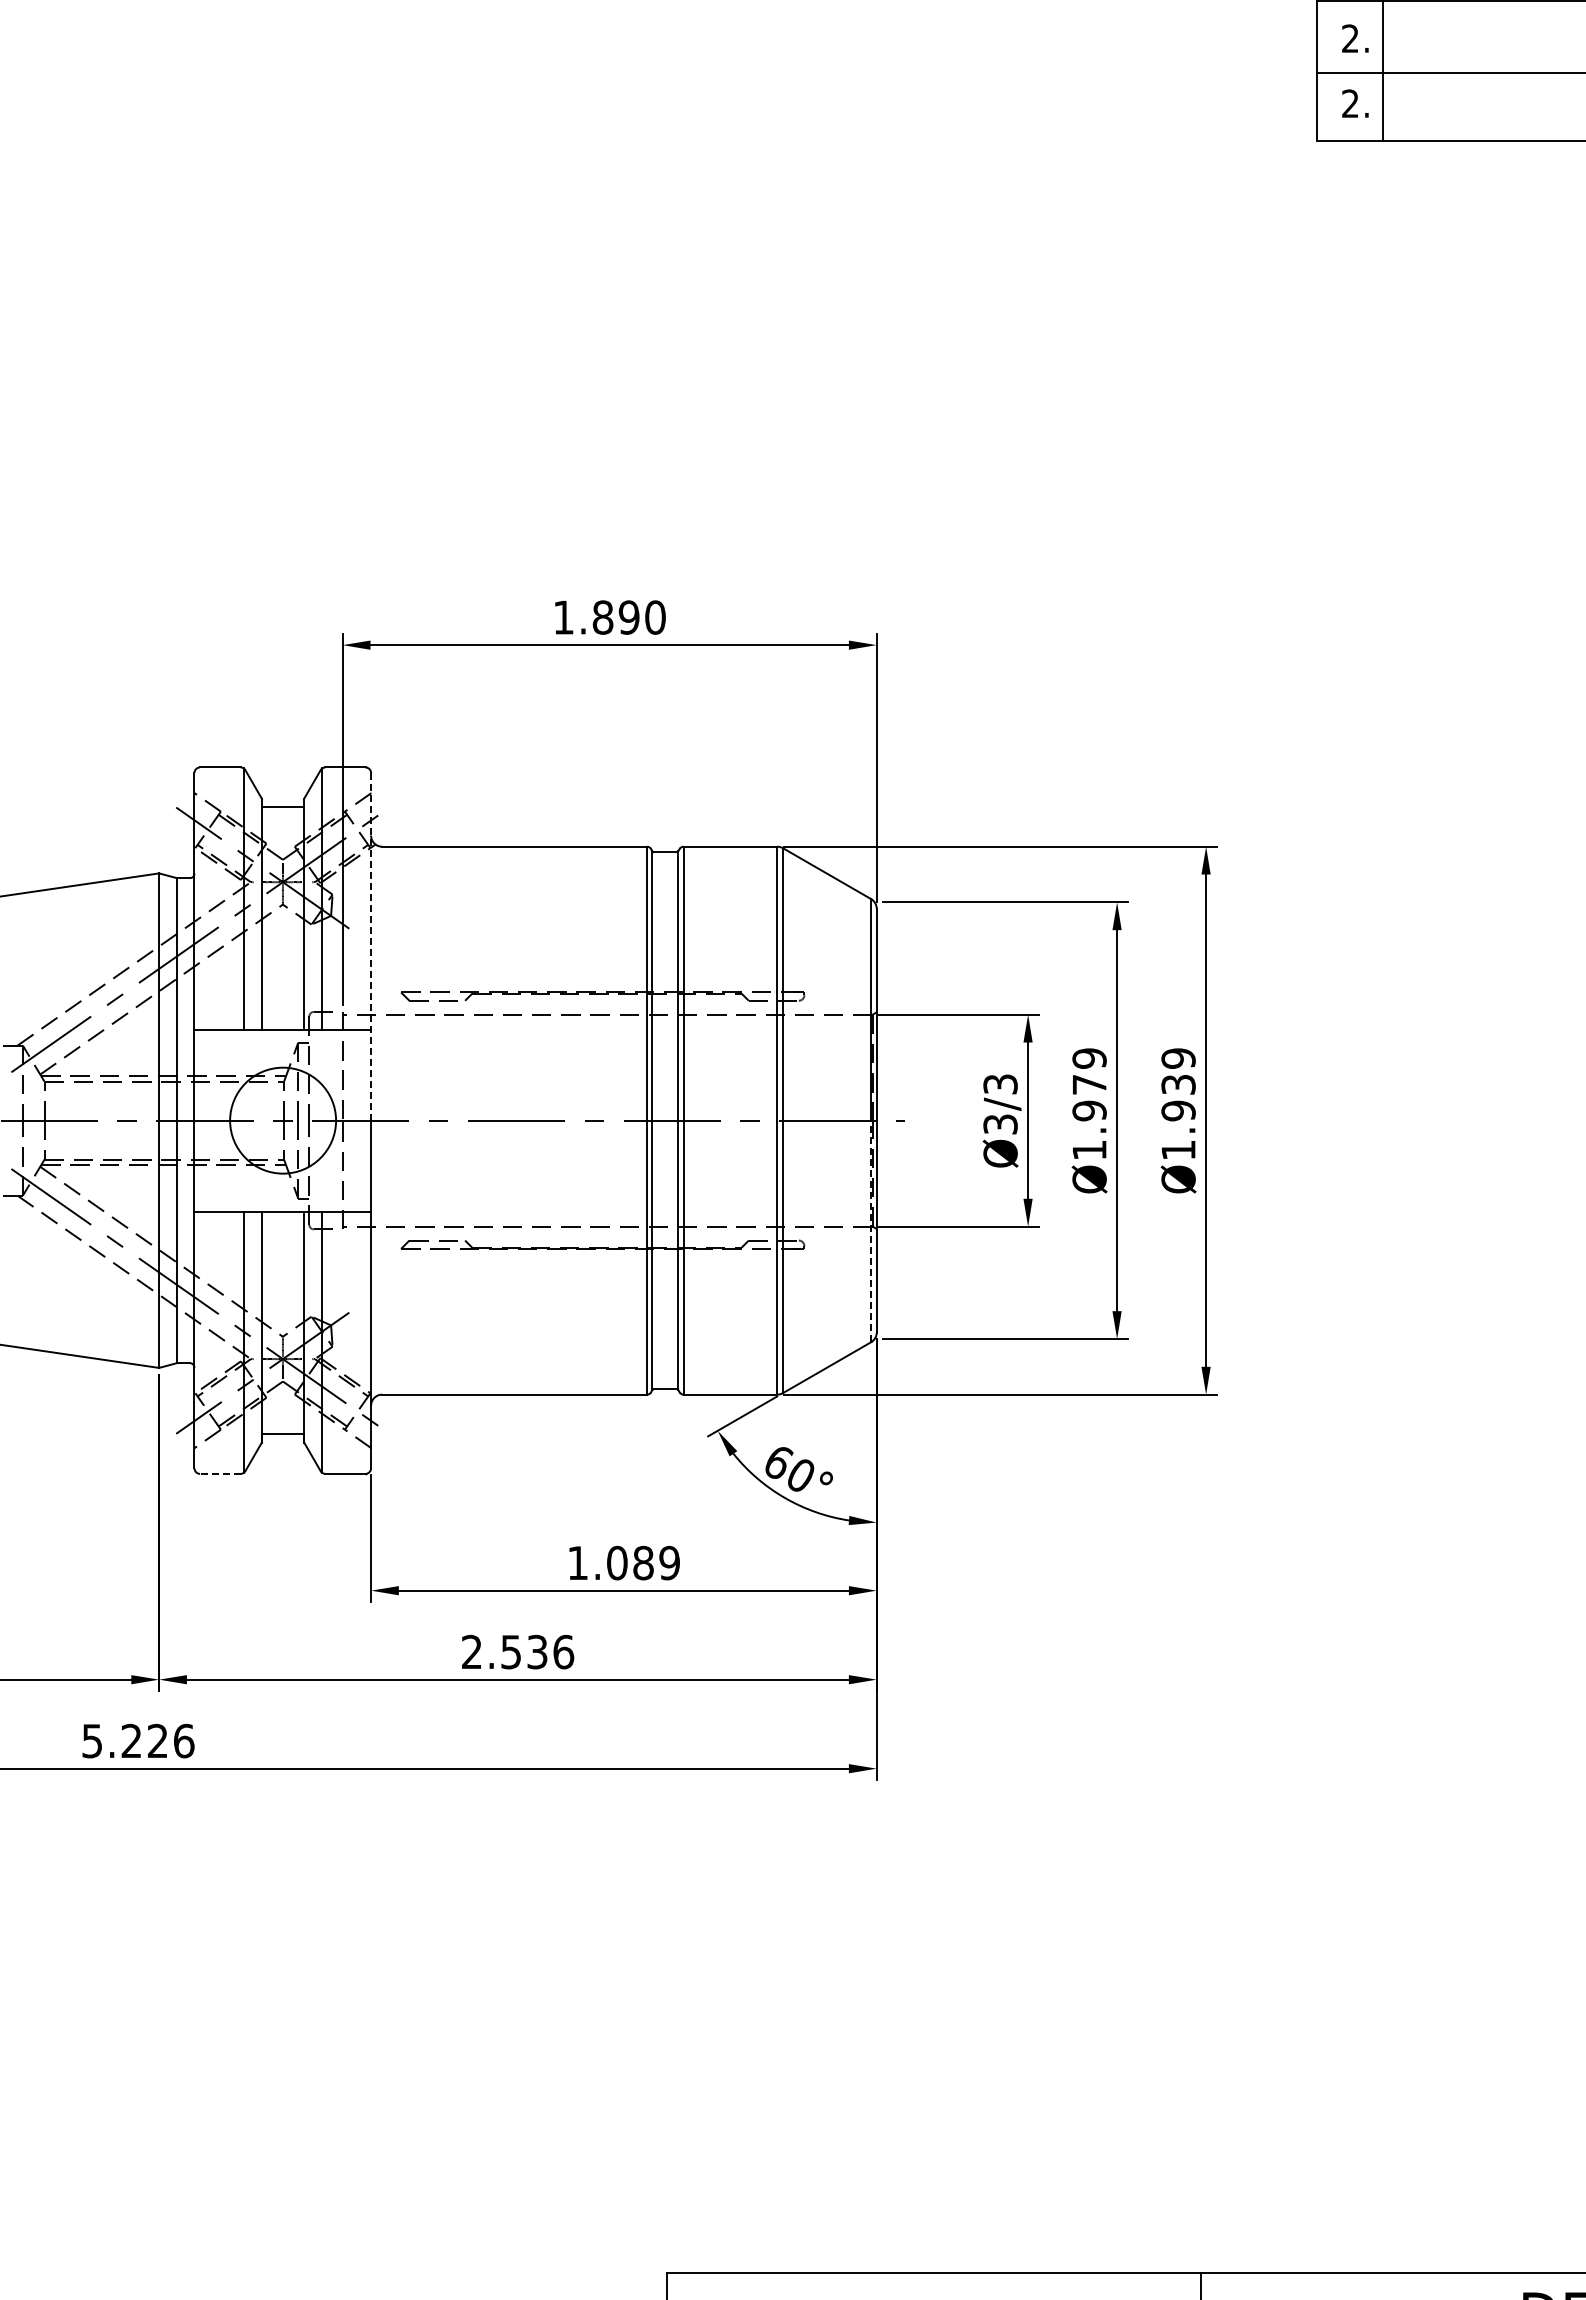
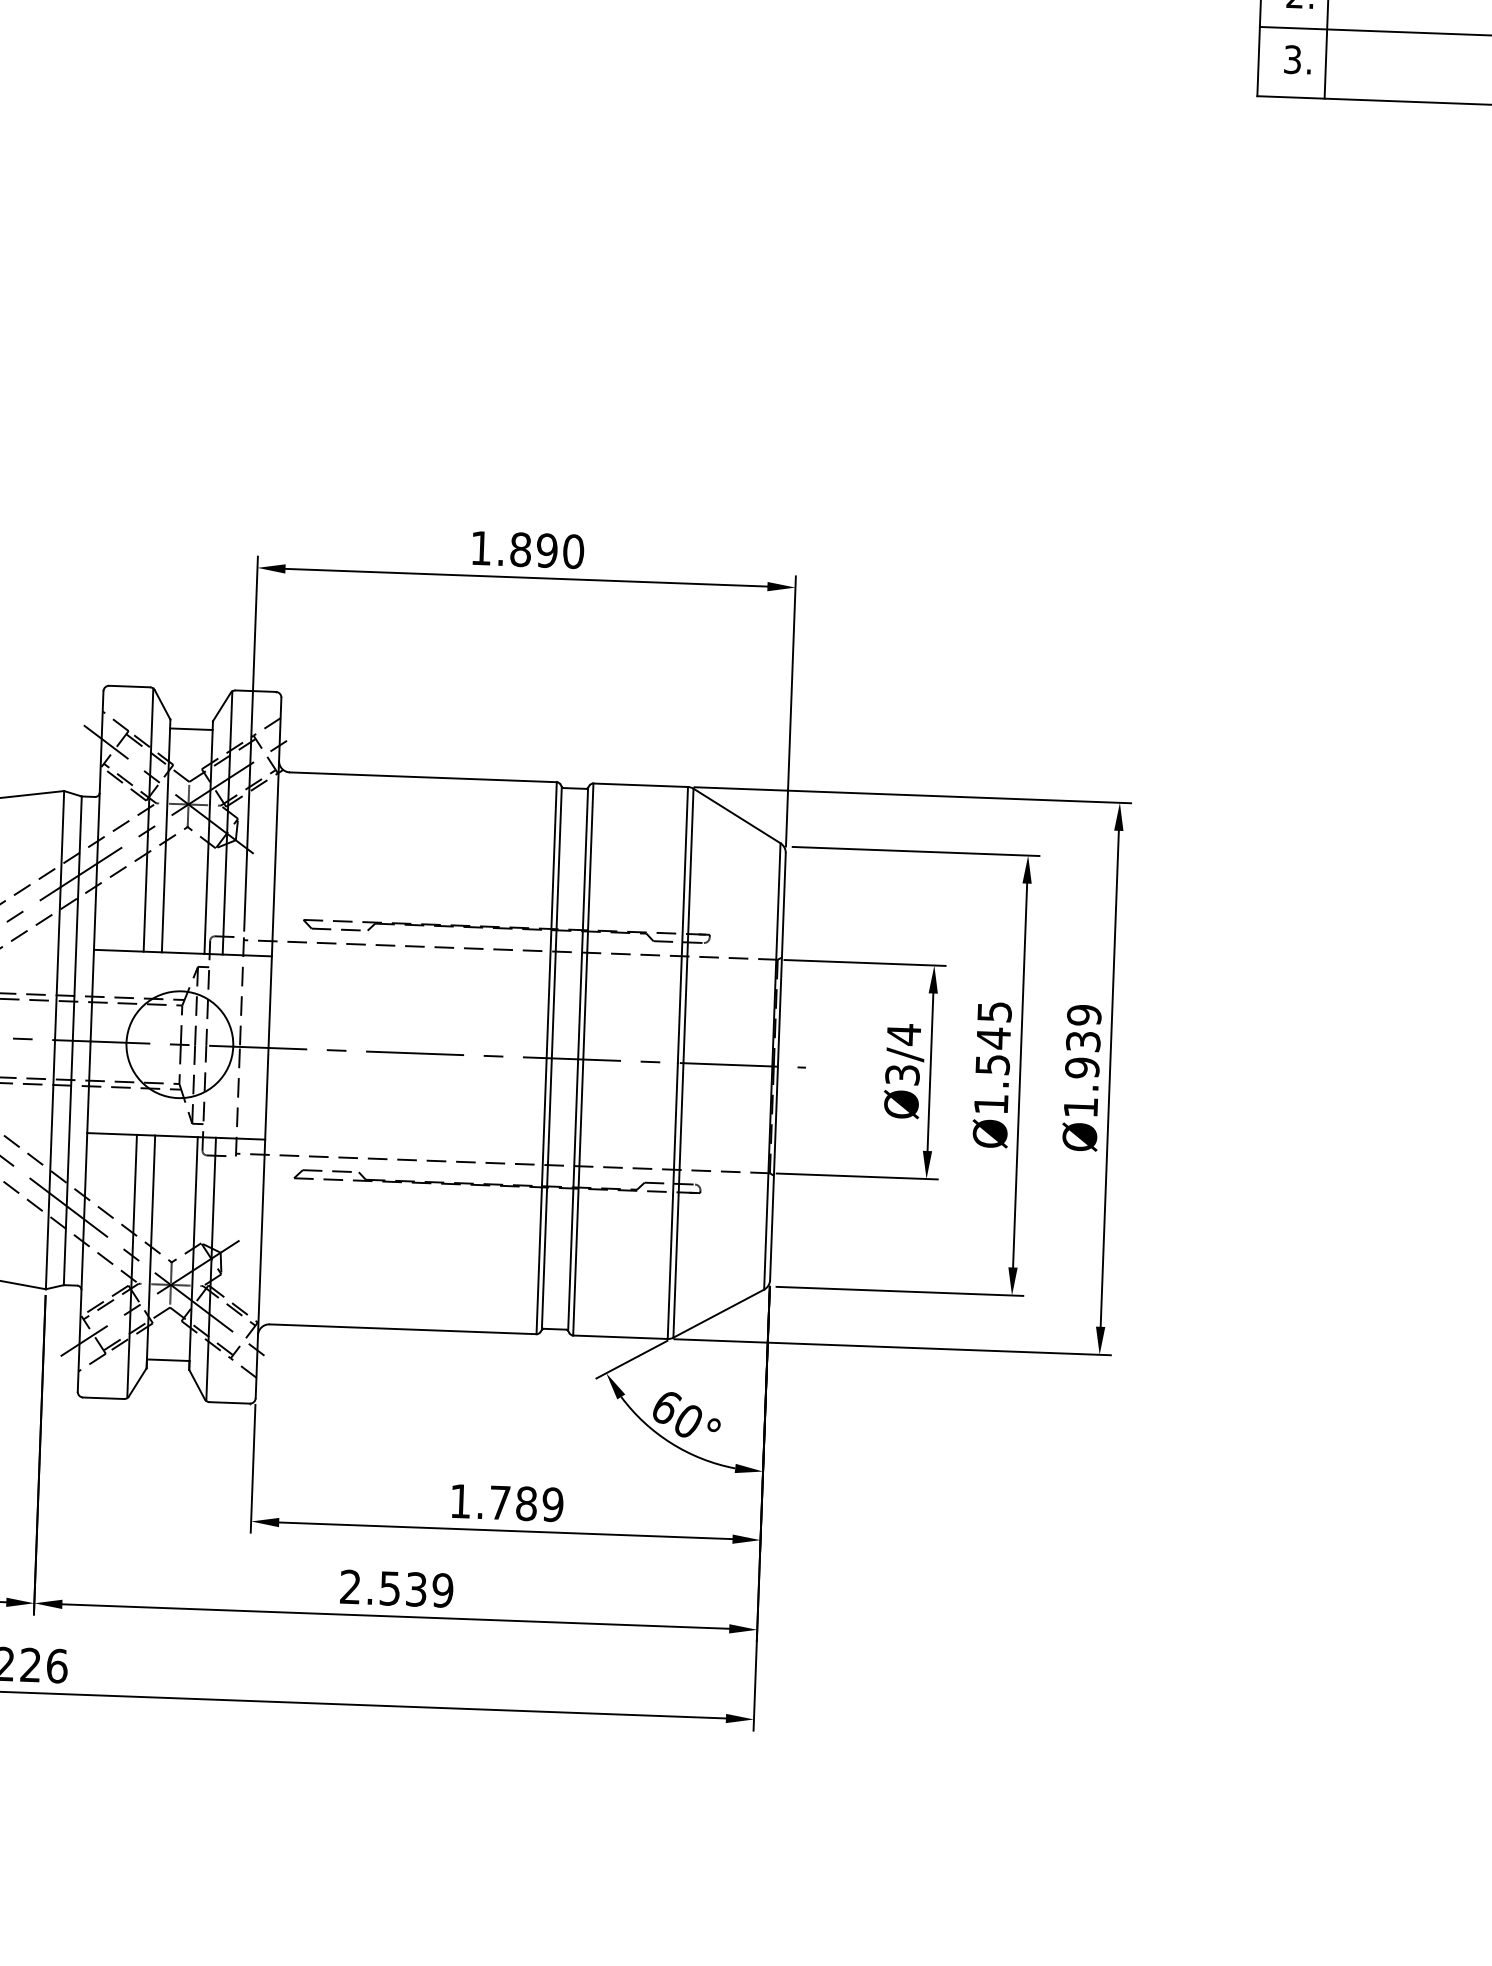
text: (1350, 103) -> (1292, 59), 2. -> 3.
line: (371, 946) -> (275, 872), dashed -> solid
text: (1000, 1084) -> (903, 1034), Ø3/3 -> Ø3/4
text: (1089, 1084) -> (993, 1038), Ø1.979 -> Ø1.545
line: (871, 1231) -> (768, 1178), dashed -> solid
line: (219, 1473) -> (102, 1397), dashed -> solid
text: (617, 1562) -> (500, 1502), 1.089 -> 1.789
text: (563, 1651) -> (442, 1589), 2.536 -> 2.539

